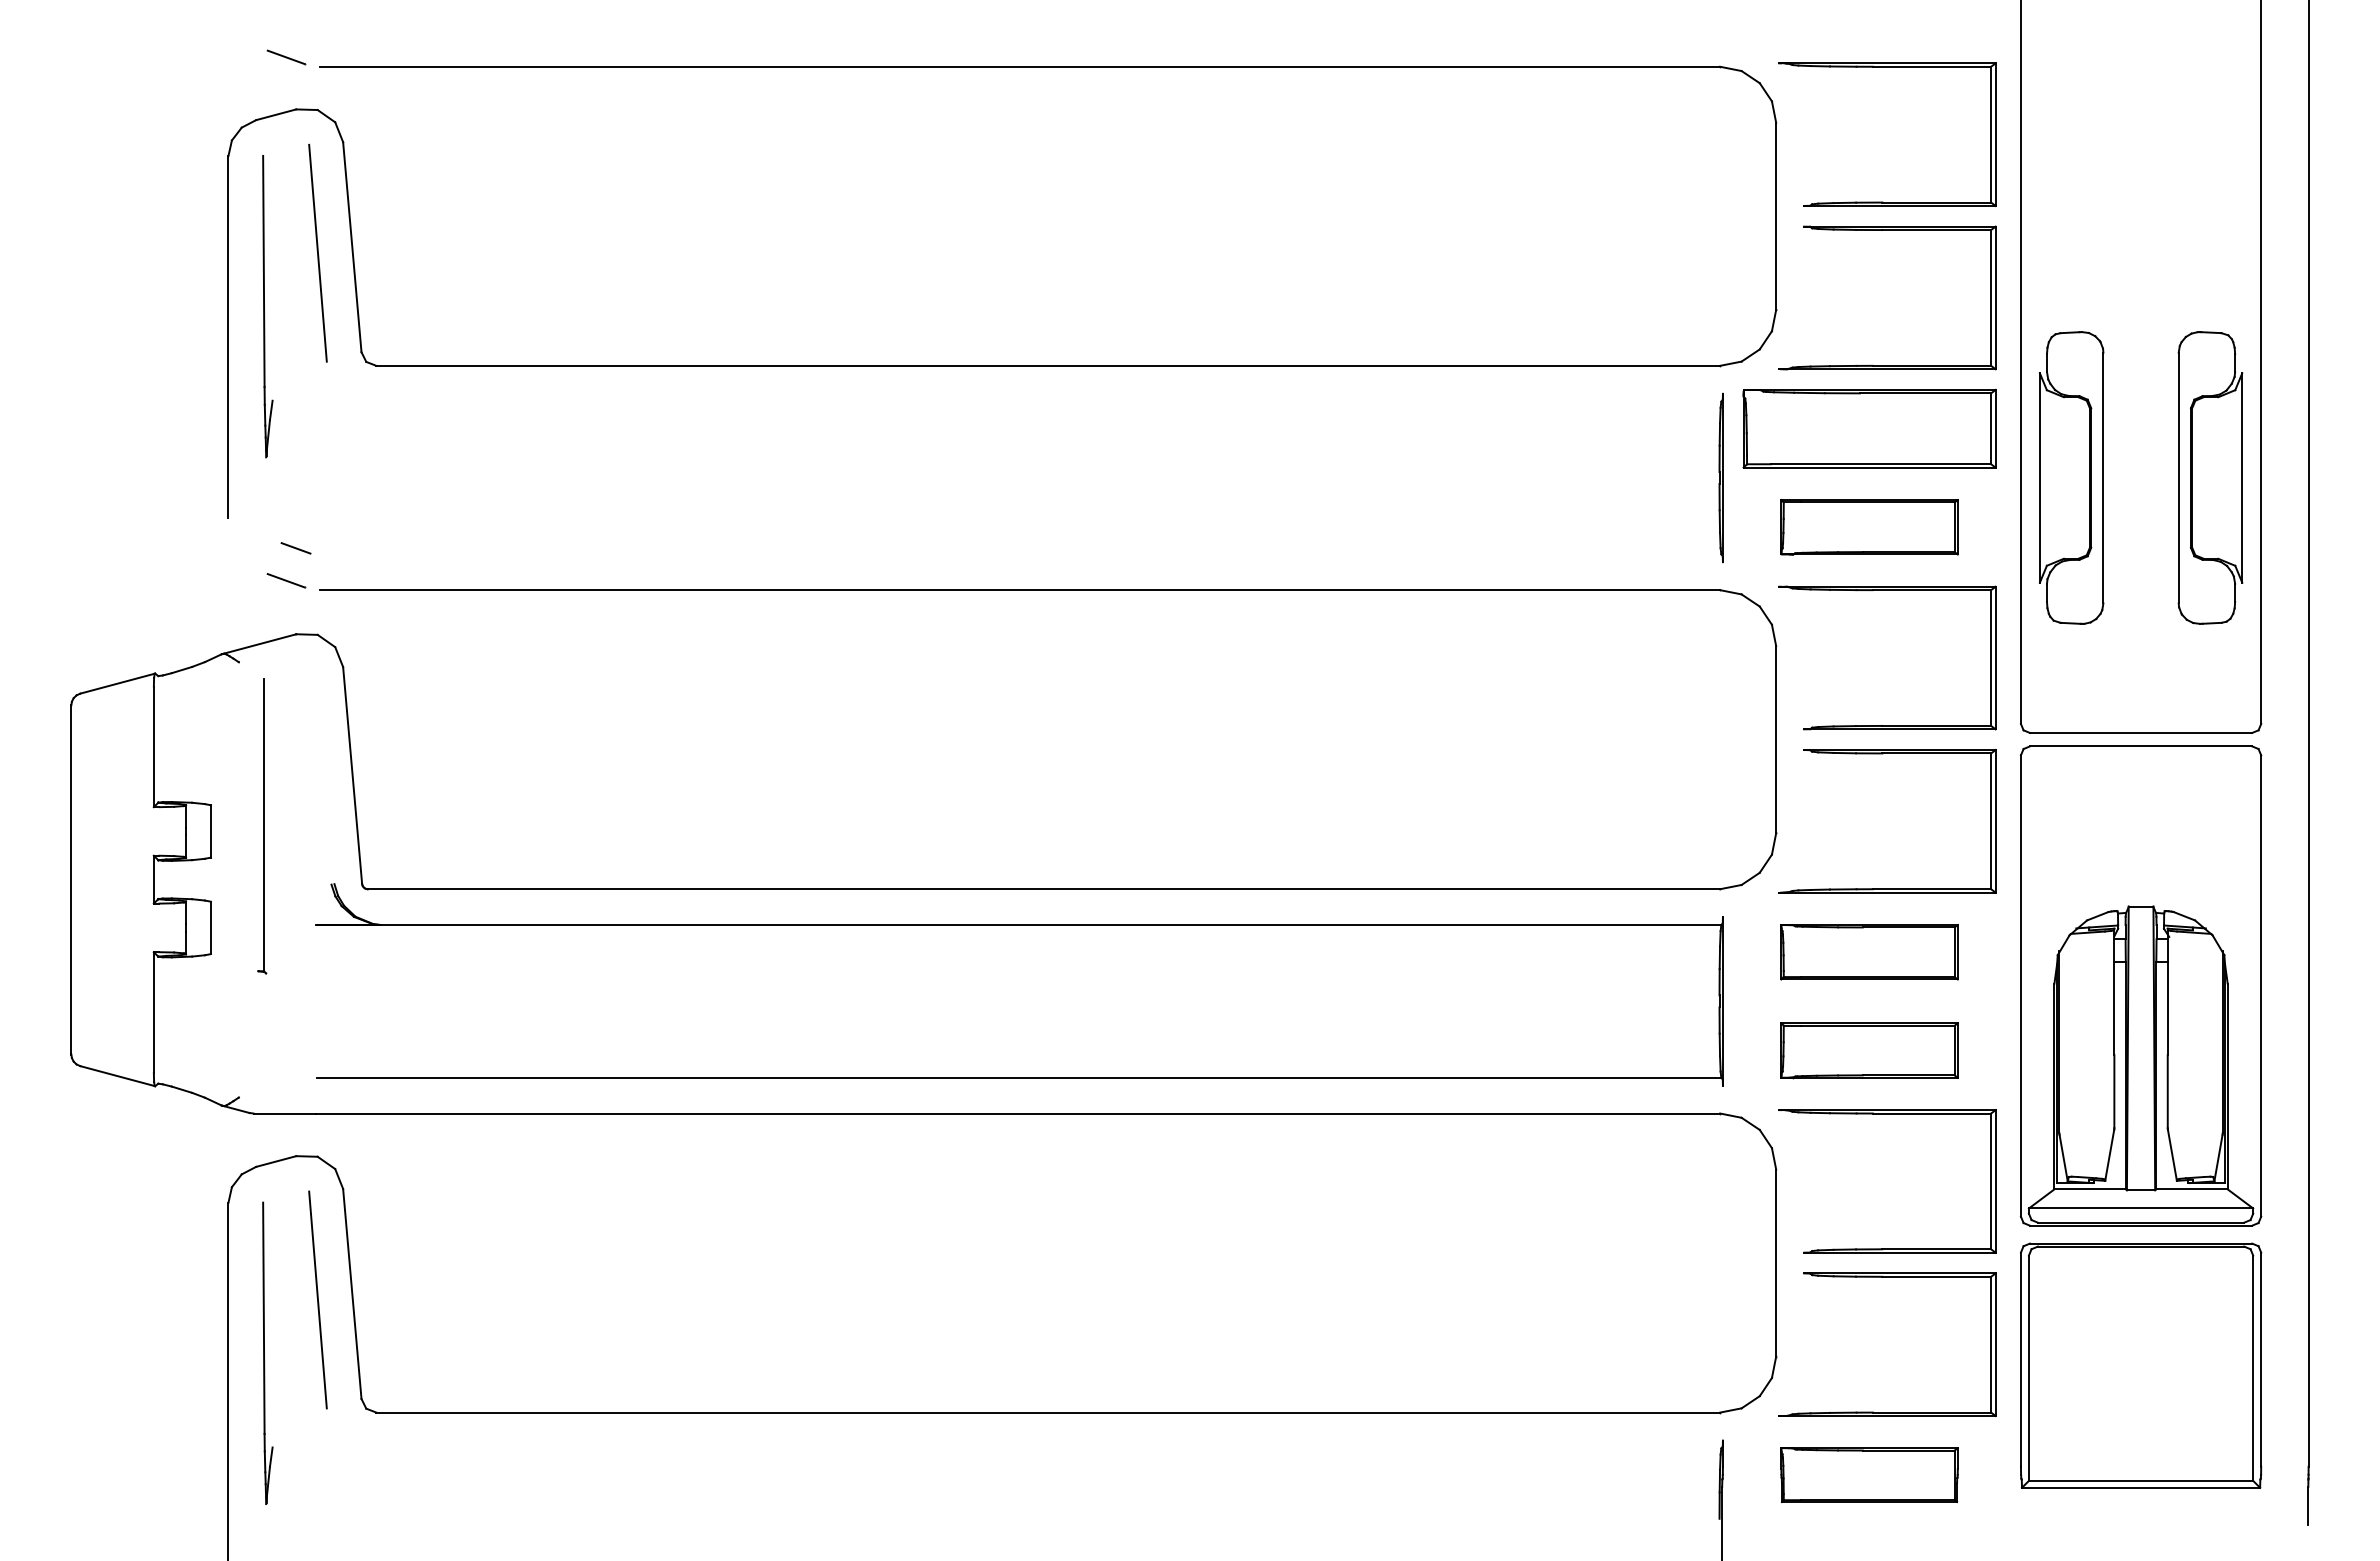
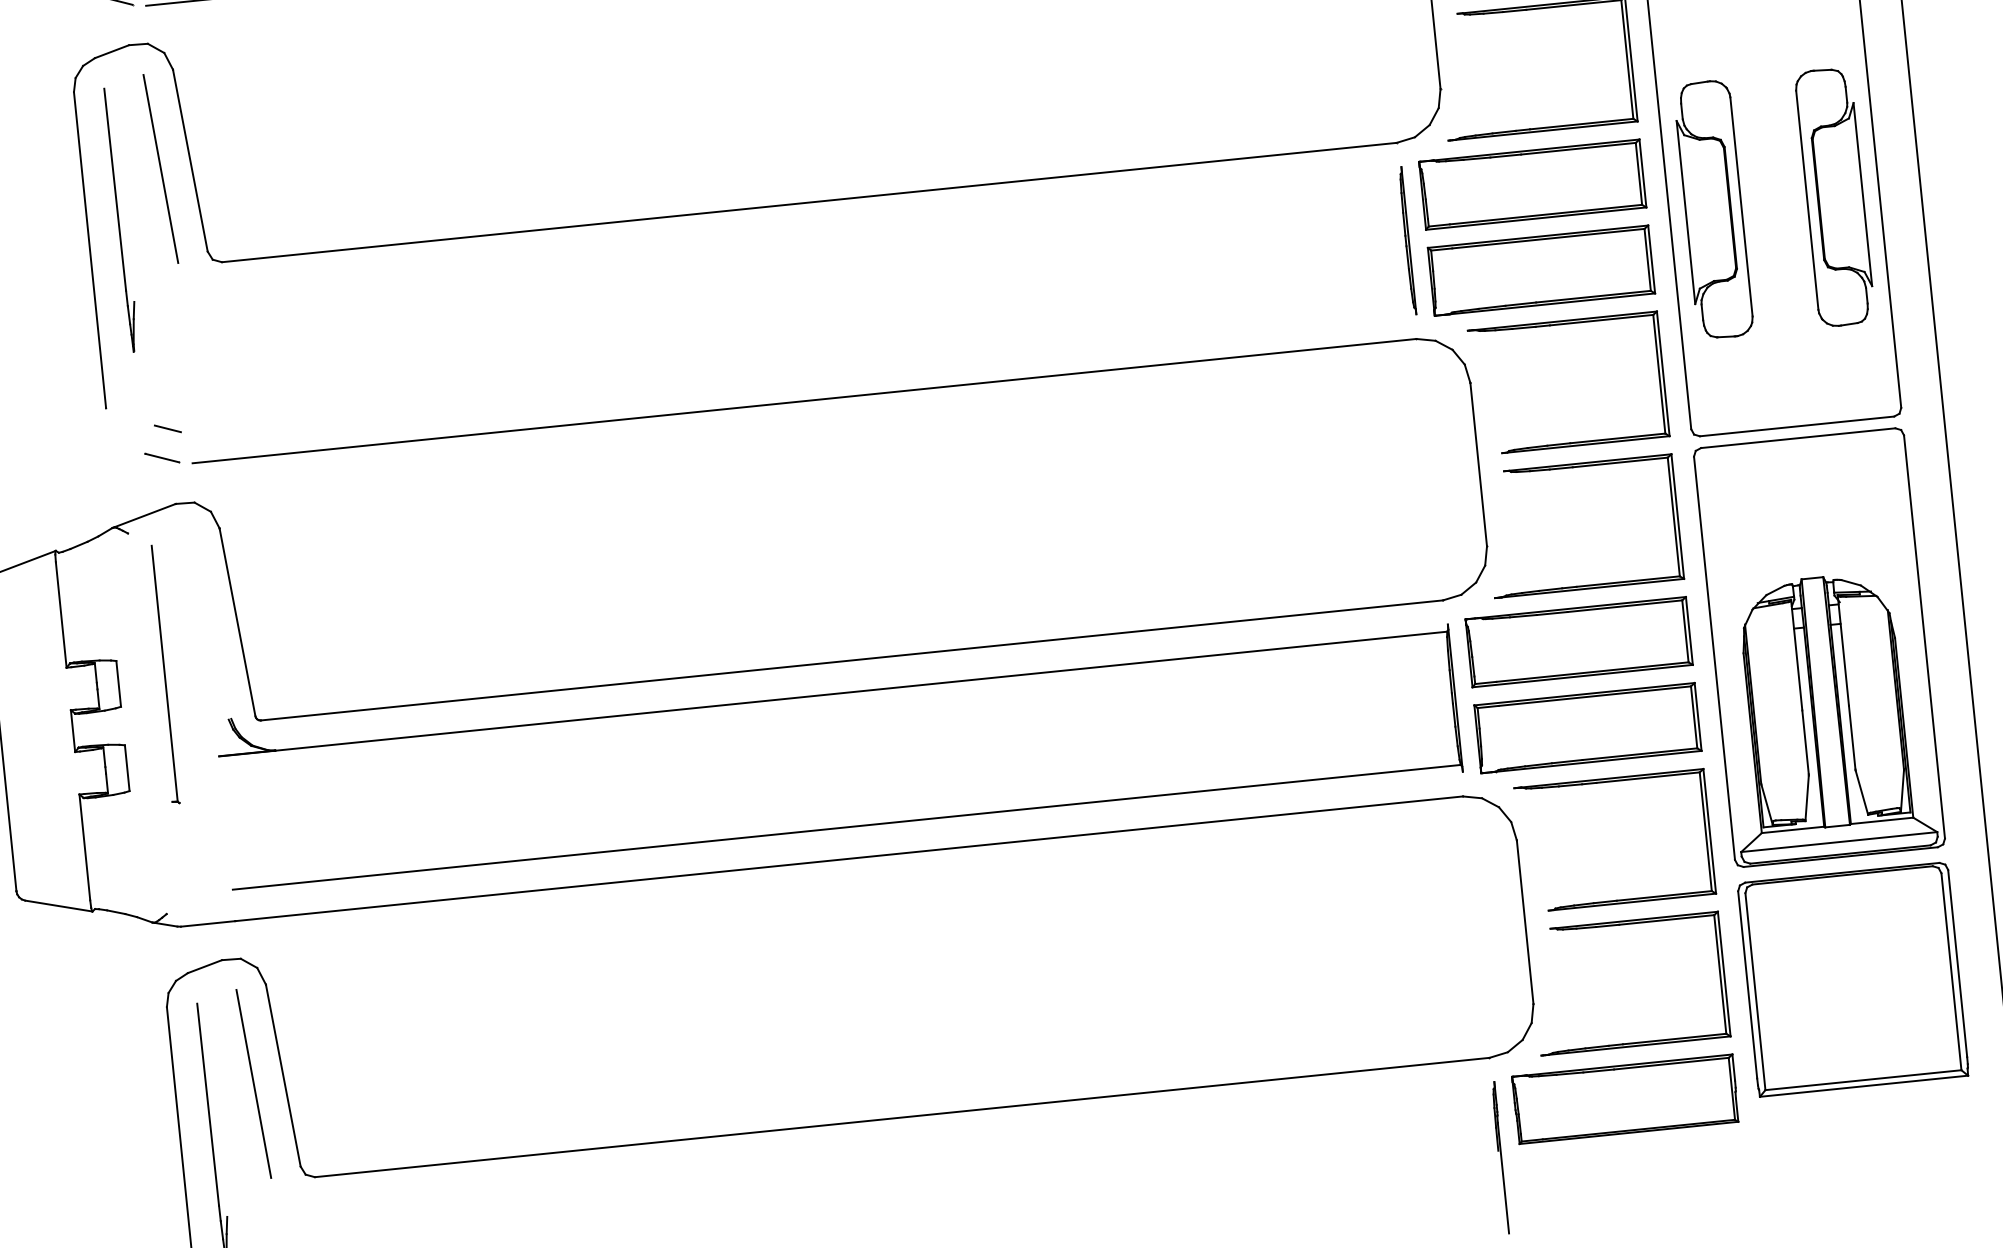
part: (1869, 527) -> (1541, 270), size x1.43
part: (1869, 952) -> (1579, 642), size x1.43
part: (1869, 1050) -> (1587, 728), size x1.43
part: (1869, 1474) -> (1625, 1098), size x1.43

